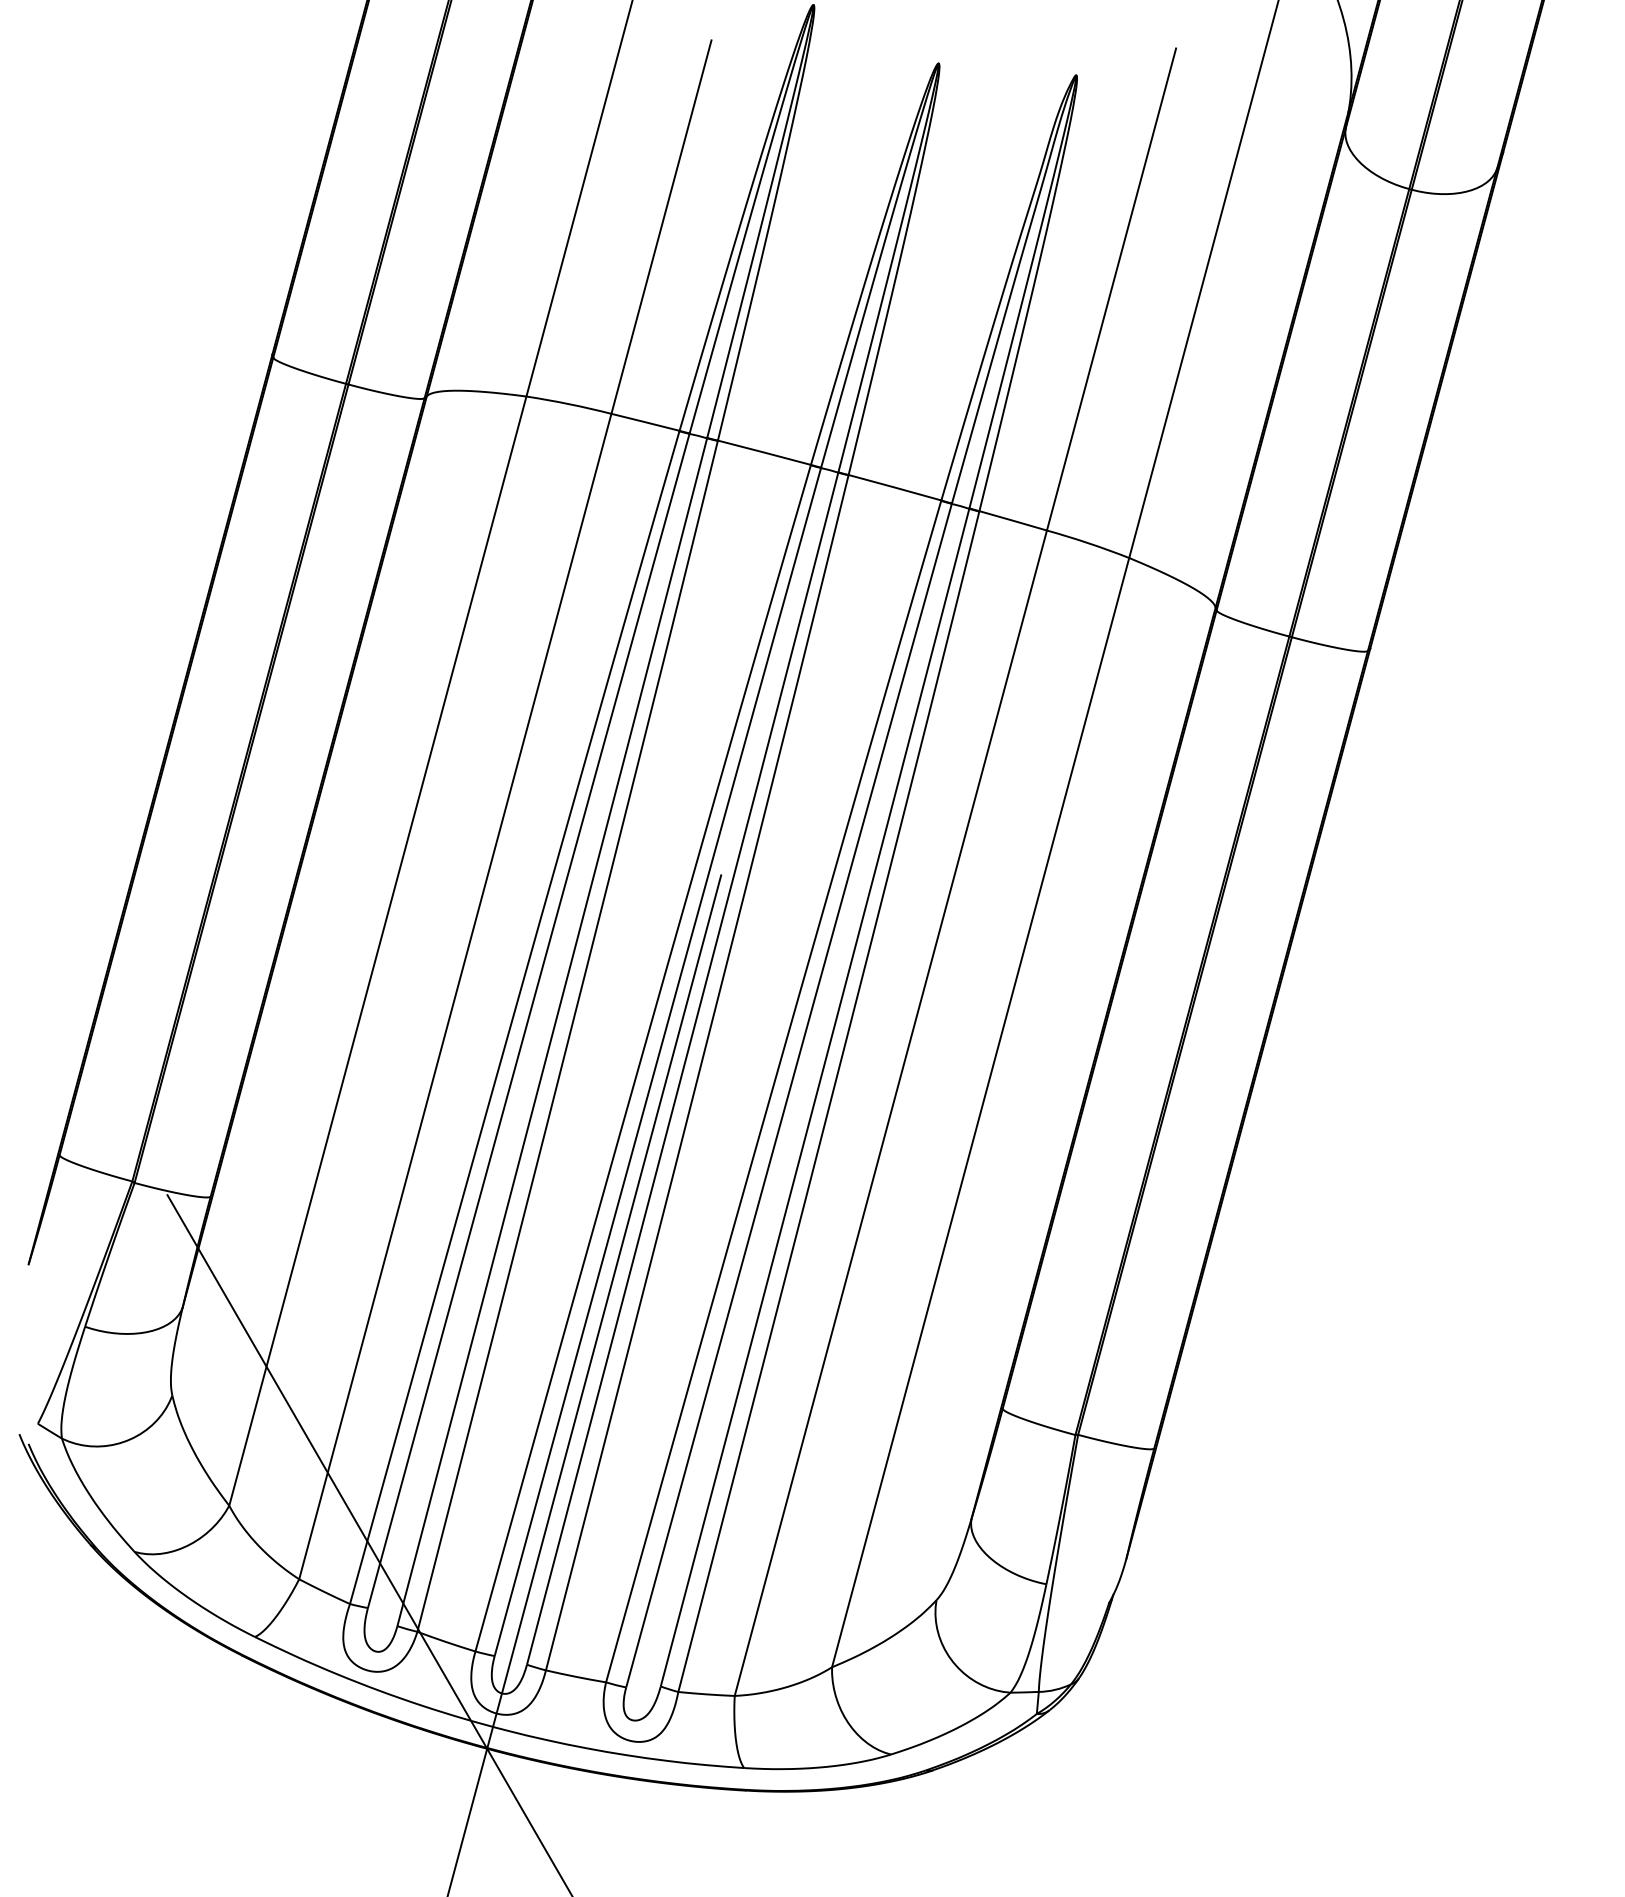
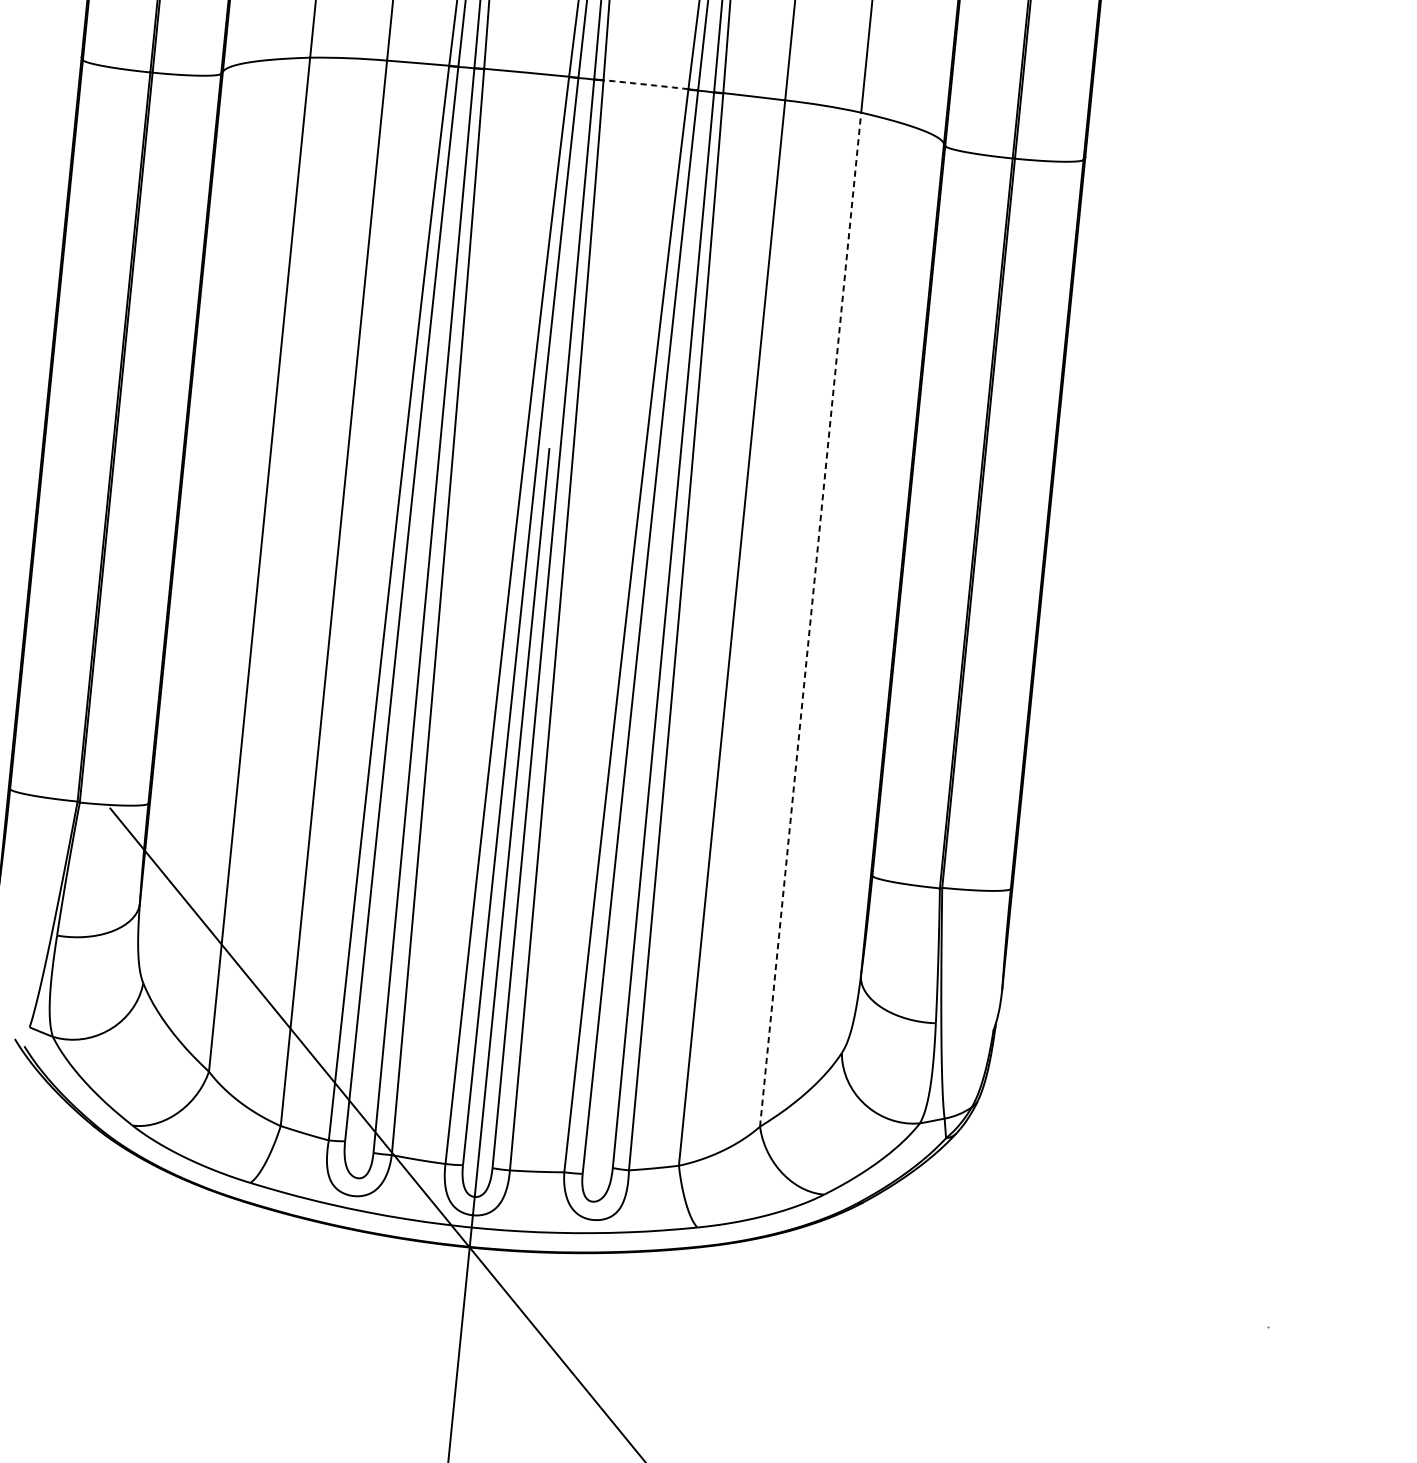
arc: (895, 487) -> (646, 84), solid -> dashed
line: (980, 1112) -> (810, 619), solid -> dashed

